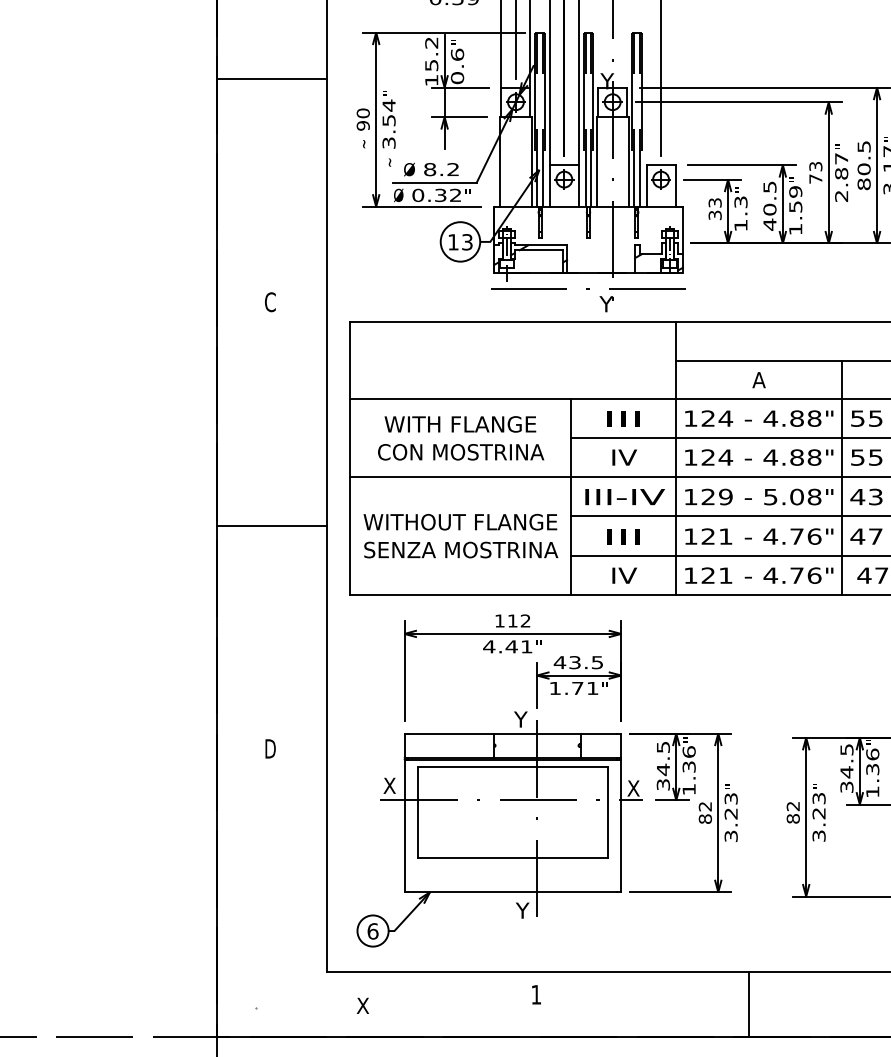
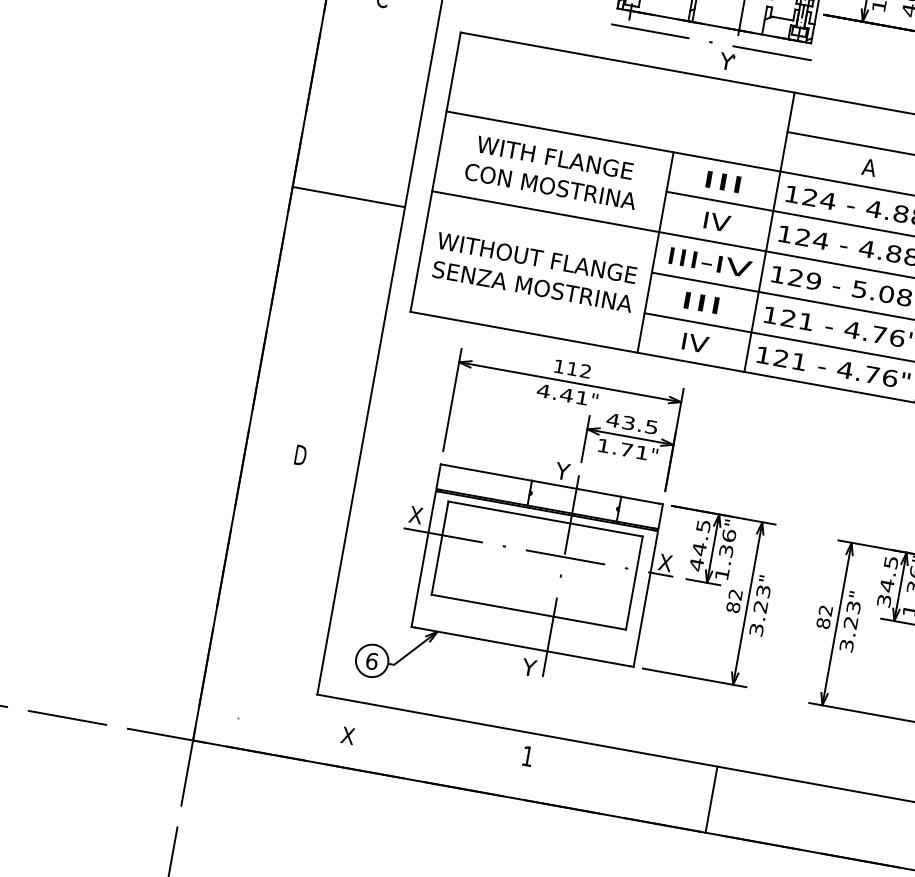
line: (271, 525) -> (348, 196), moved
text: (662, 784) -> (695, 564), 34.5 -> 44.5
line: (749, 1004) -> (711, 799), moved

